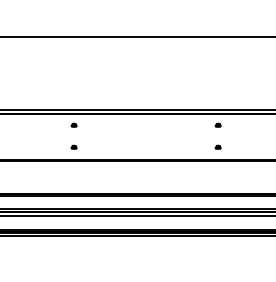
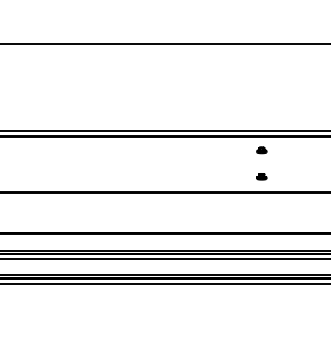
part: (73, 124) -> (88, 149), removed
part: (217, 124) -> (261, 149), size x1.6
part: (73, 147) -> (88, 176), removed
part: (217, 147) -> (261, 176), size x1.6

